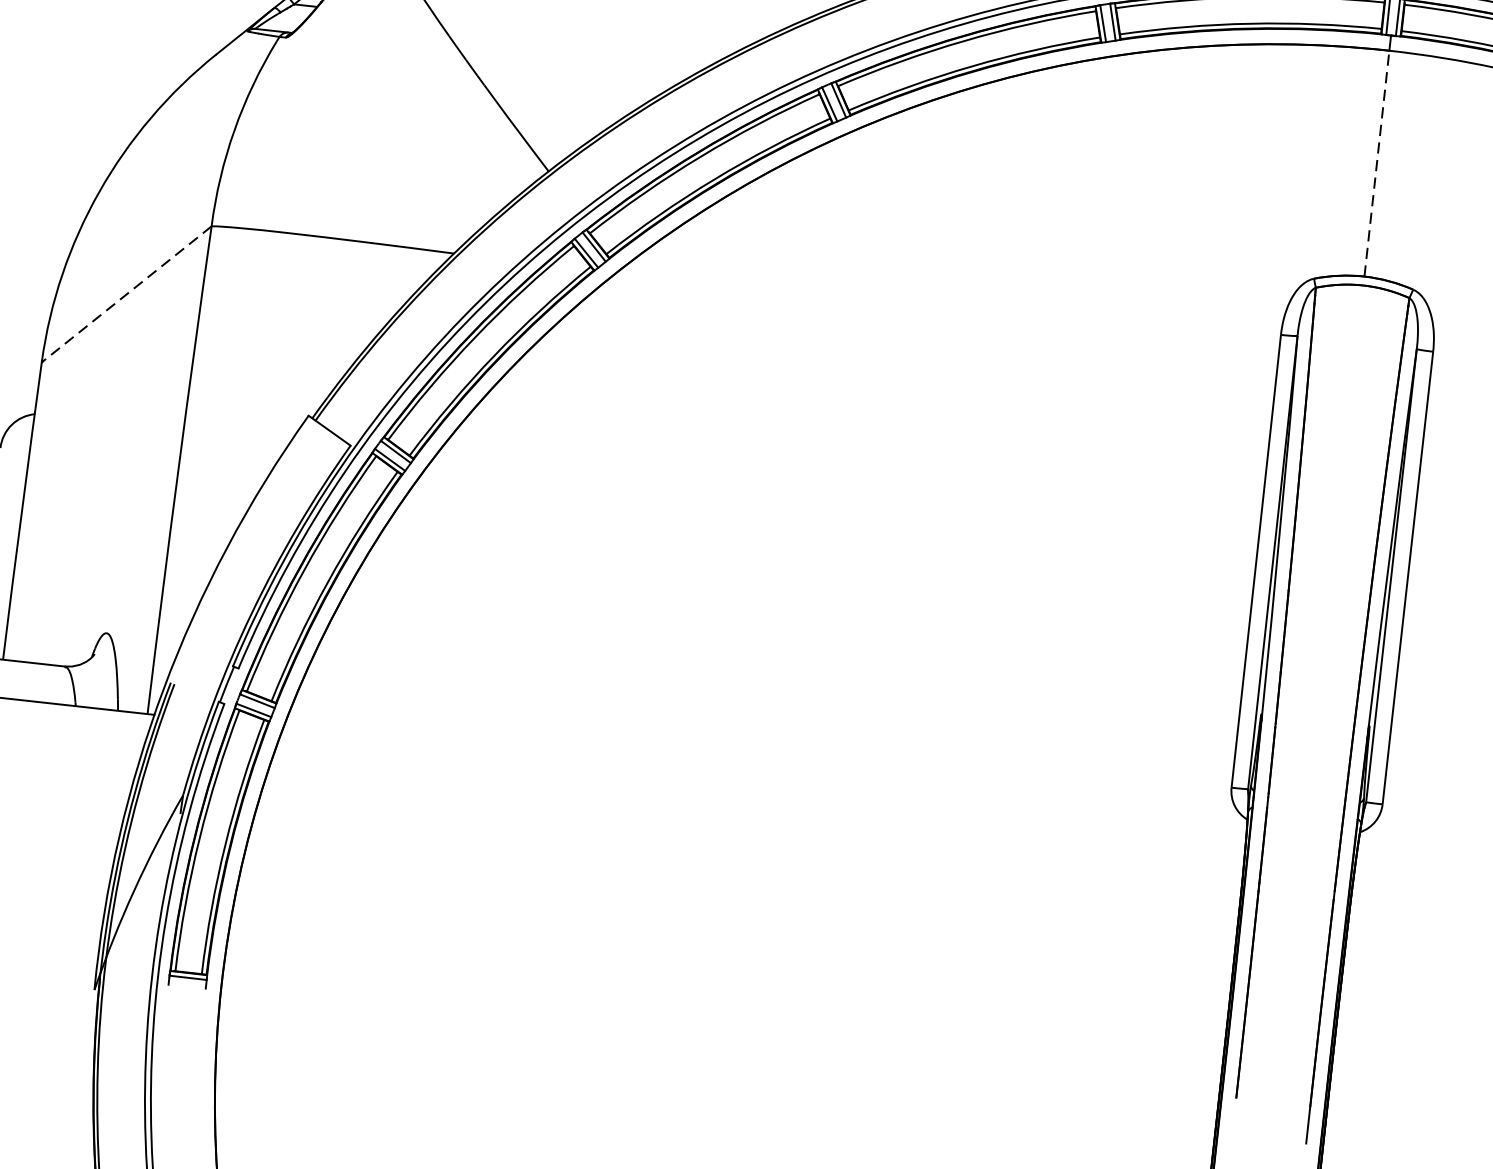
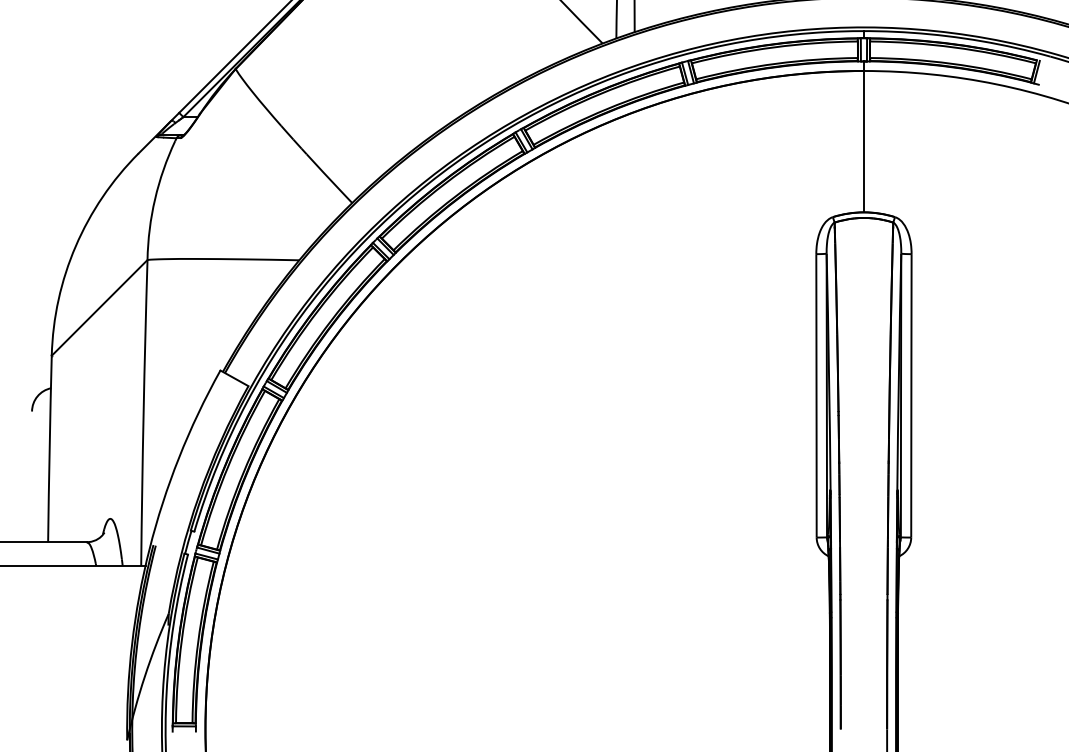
line: (1376, 163) -> (863, 141), dashed -> solid
line: (126, 293) -> (99, 307), dashed -> solid

